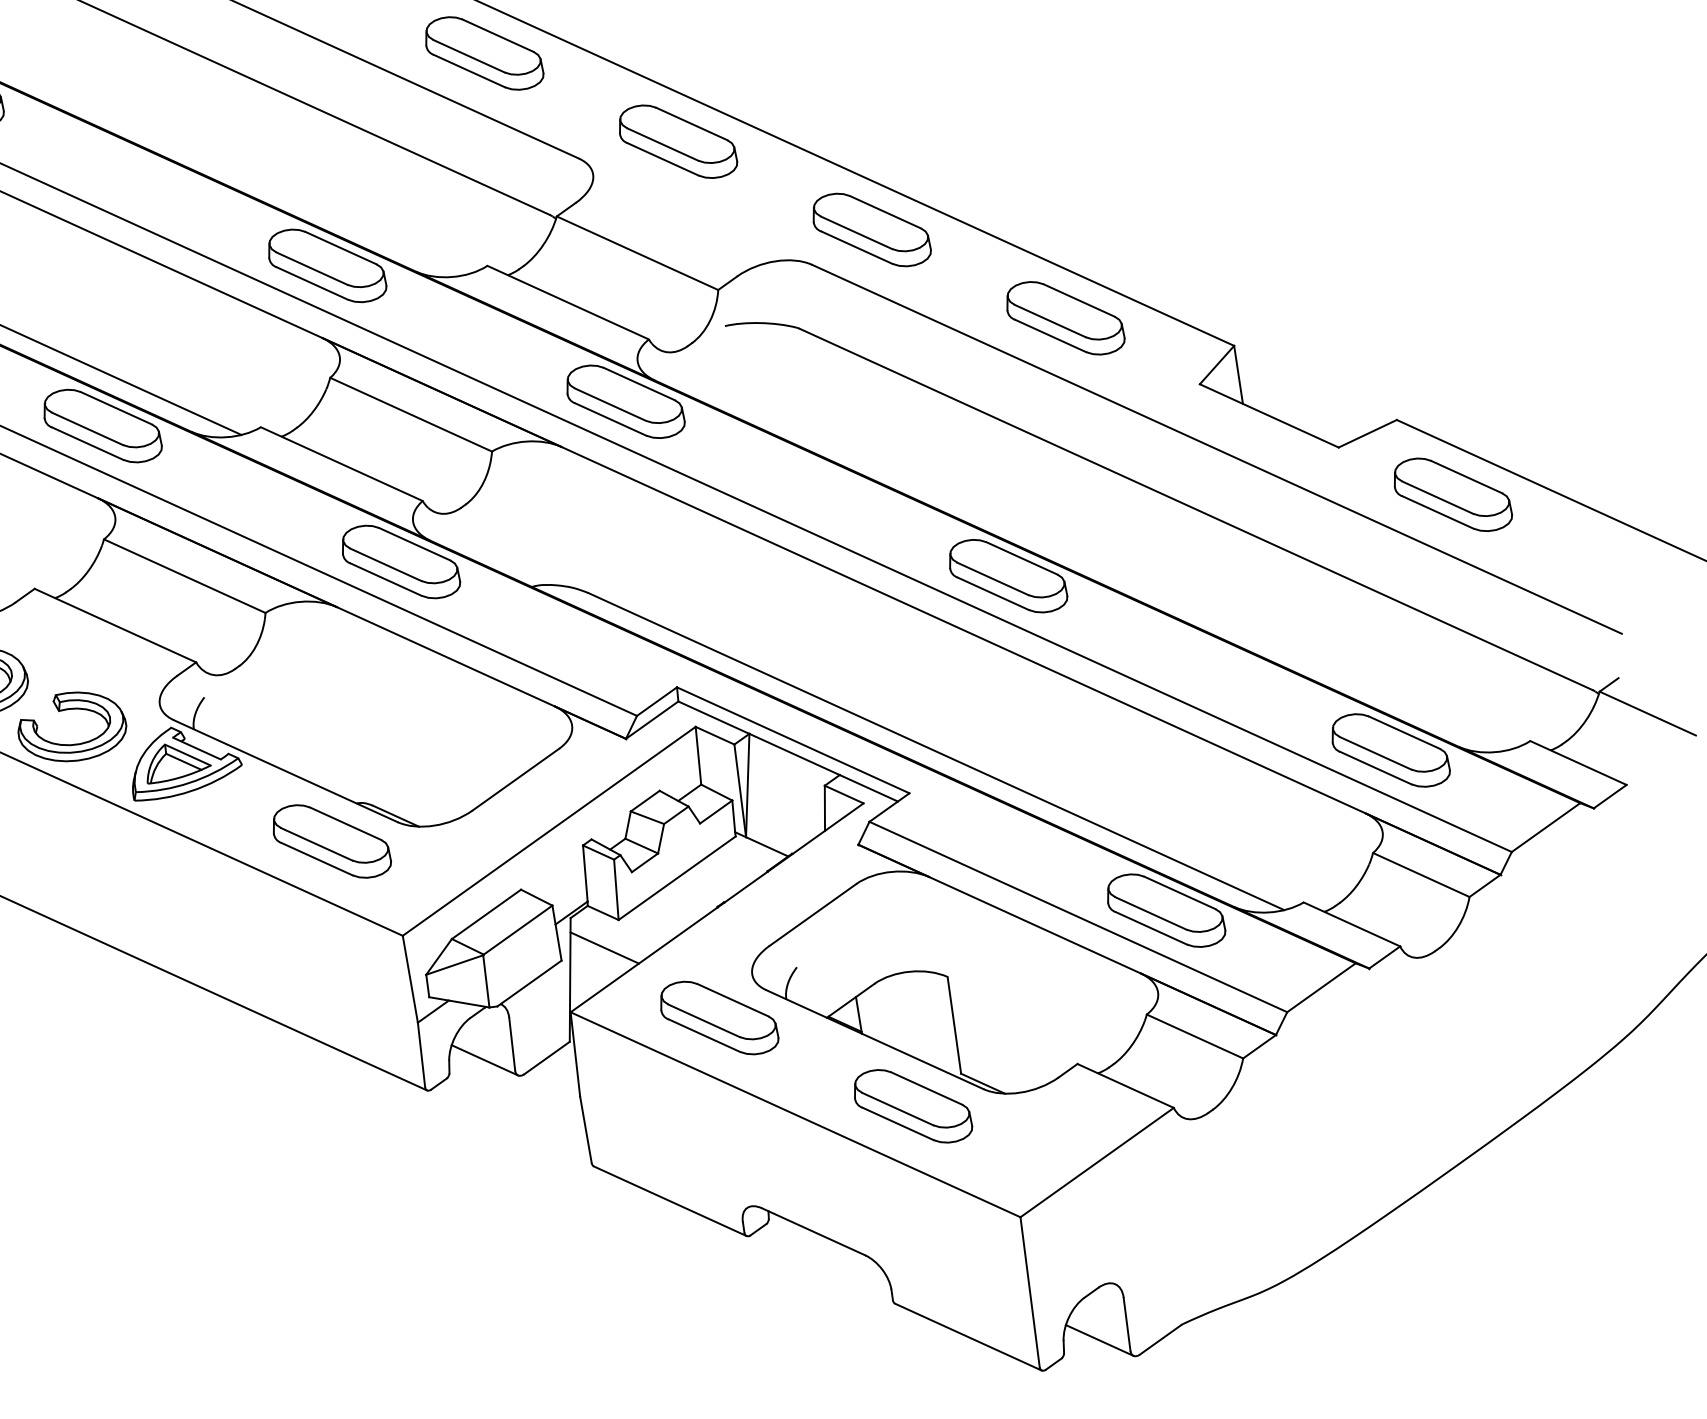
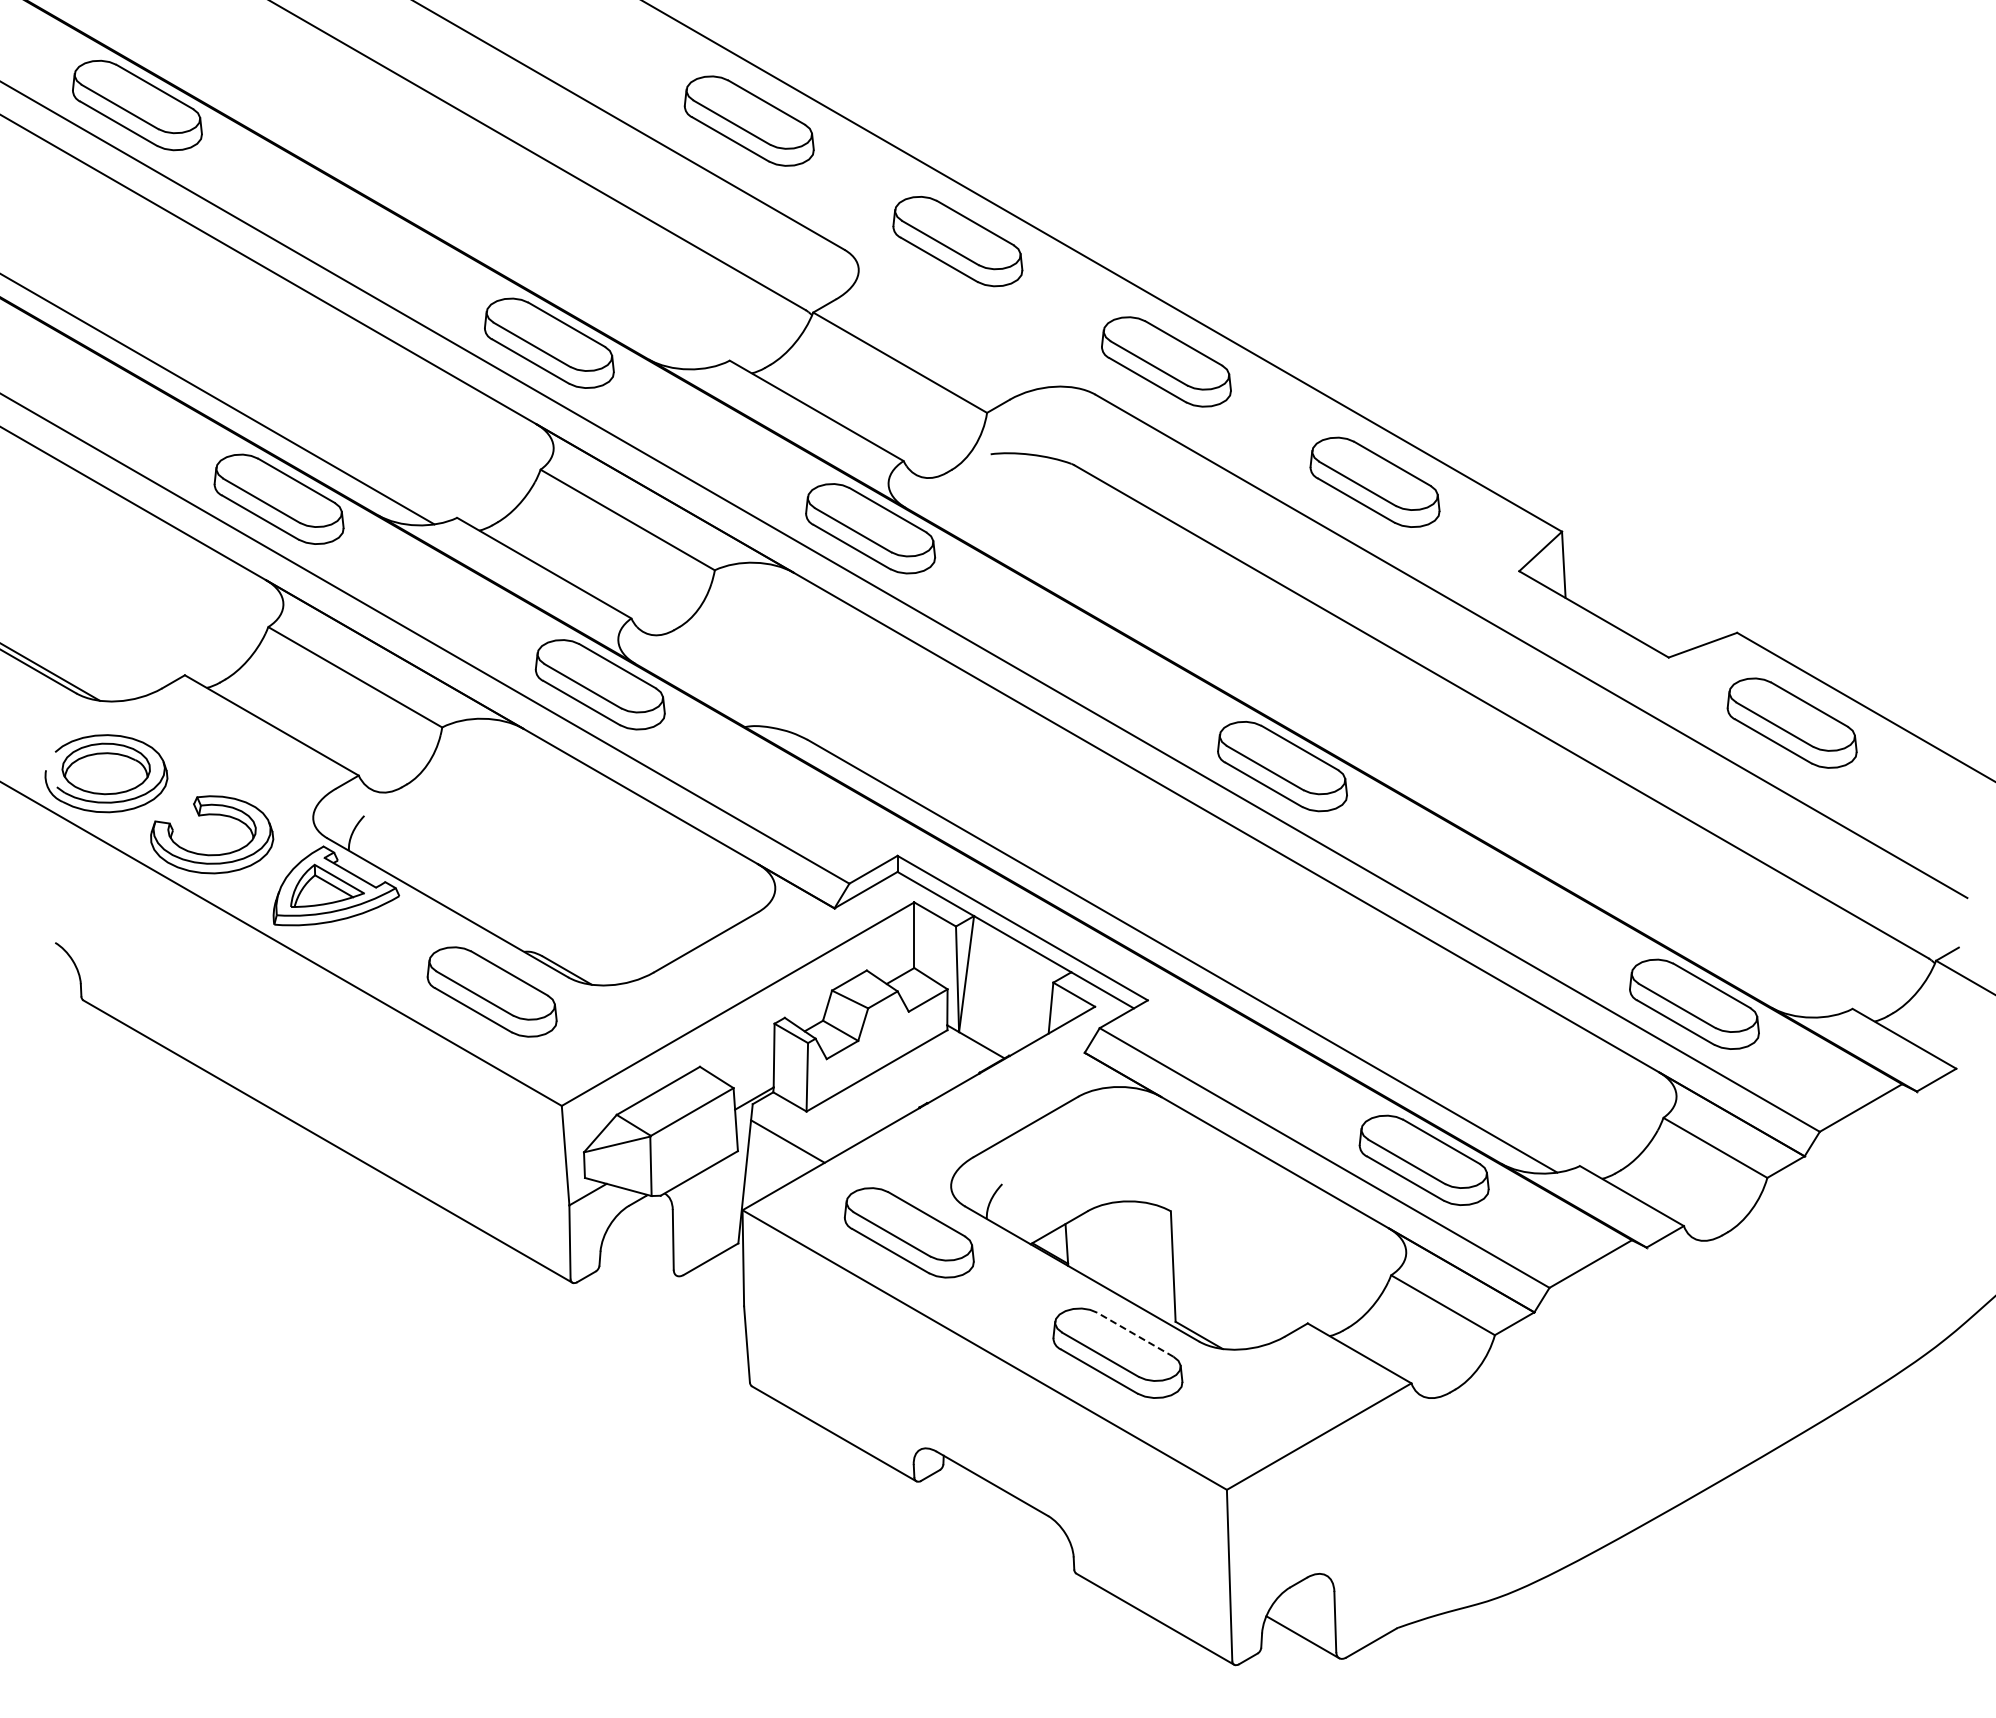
line: (484, 1059) -> (640, 1254), removed
line: (926, 1088) -> (1134, 1334), solid -> dashed

